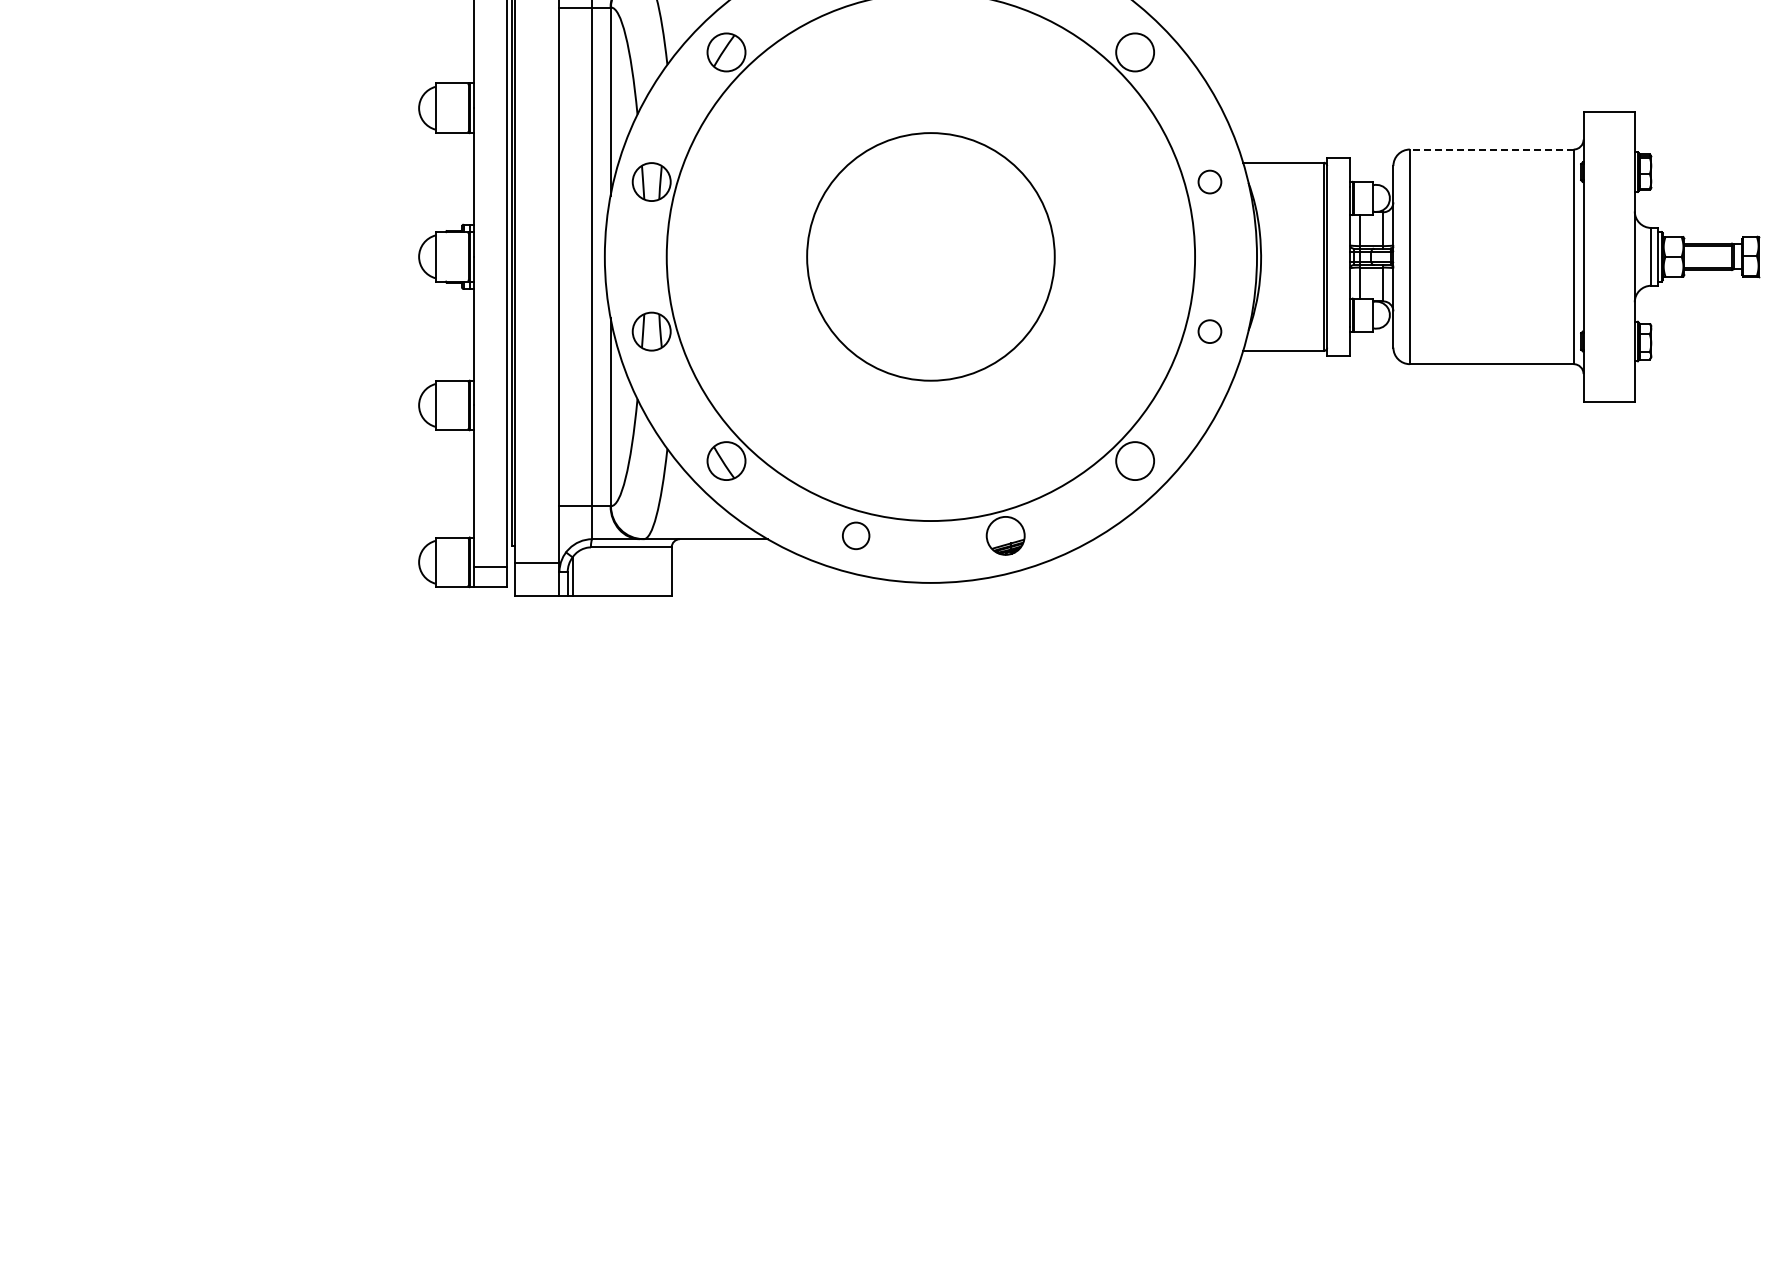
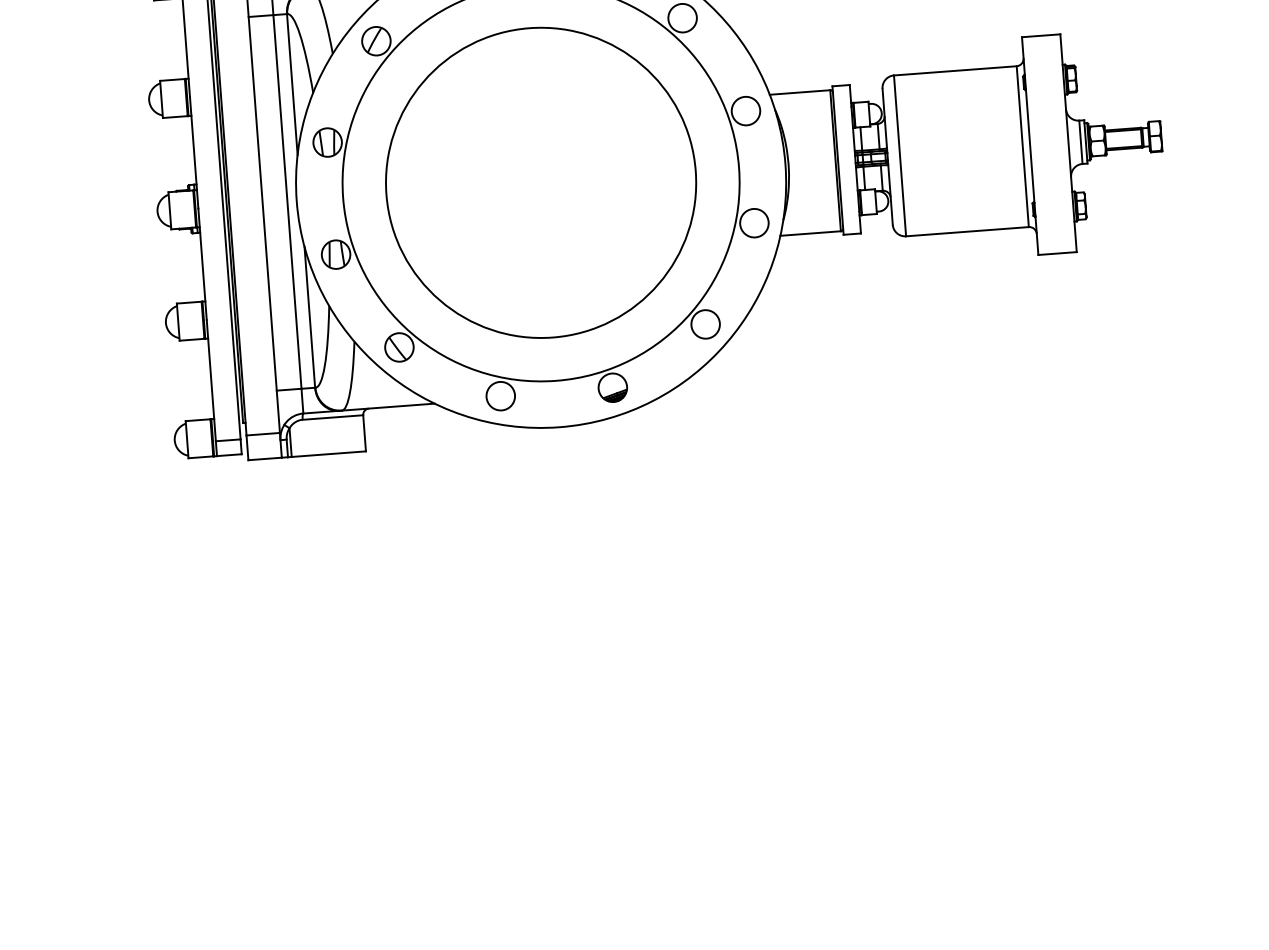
line: (1491, 149) -> (955, 70), dashed -> solid
circle: (1209, 182) -> (745, 111), size x1.67
circle: (930, 256) -> (540, 182), size x1.67
circle: (1209, 331) -> (754, 223), size x1.67
circle: (856, 535) -> (501, 395), size x1.43

